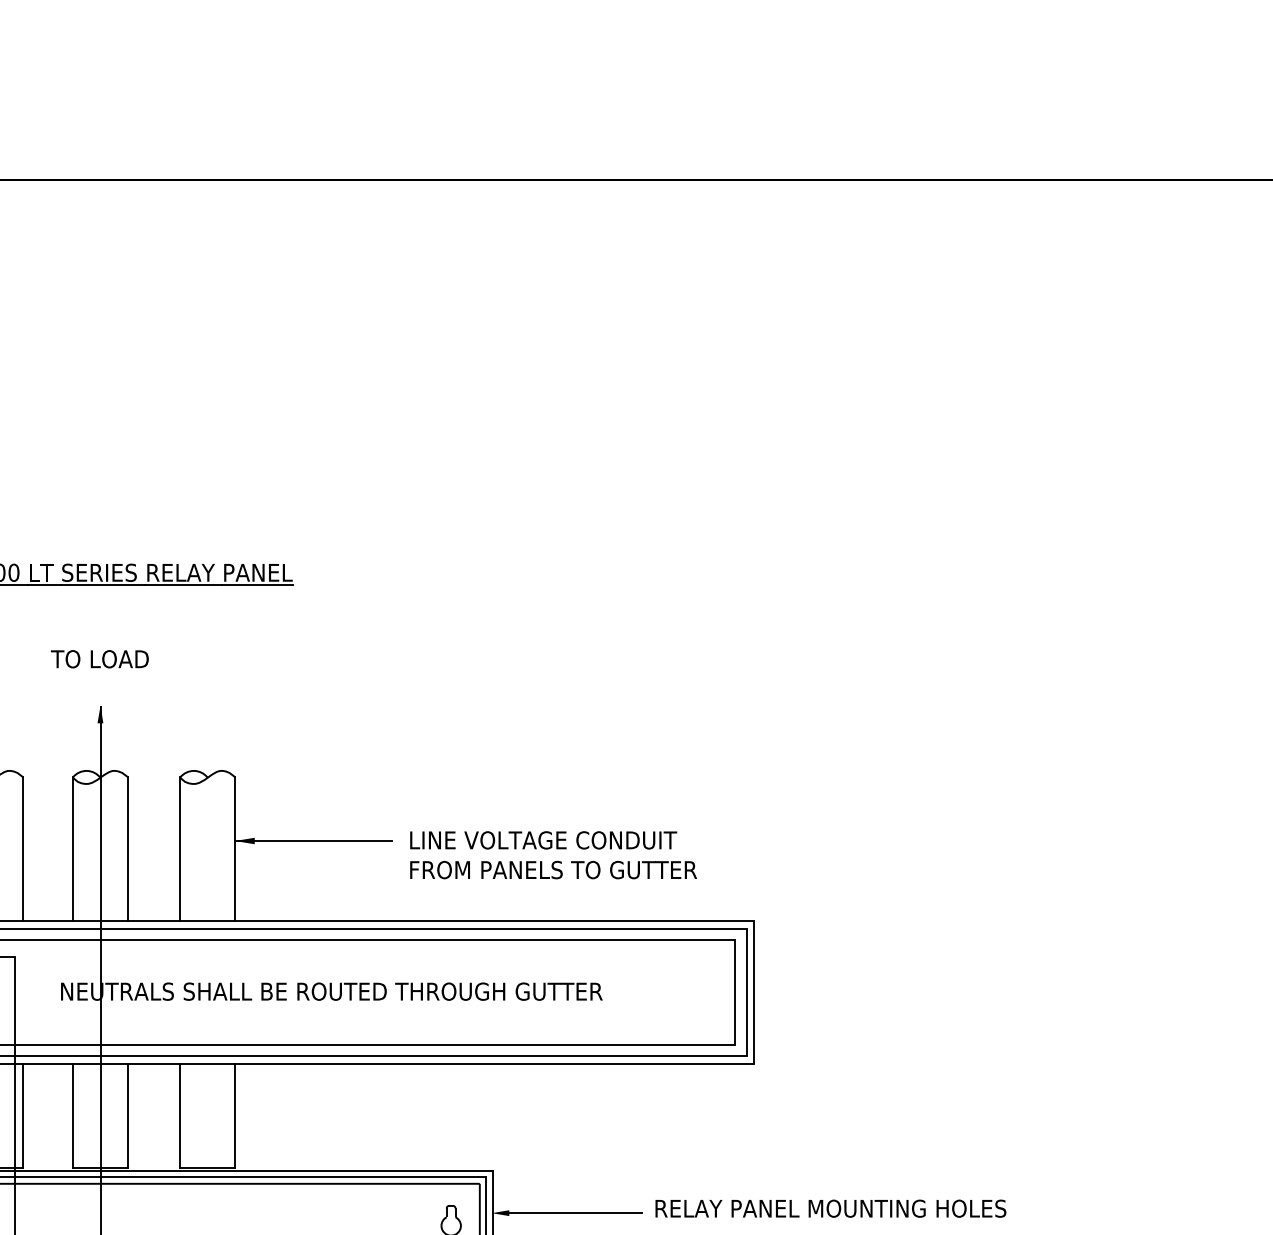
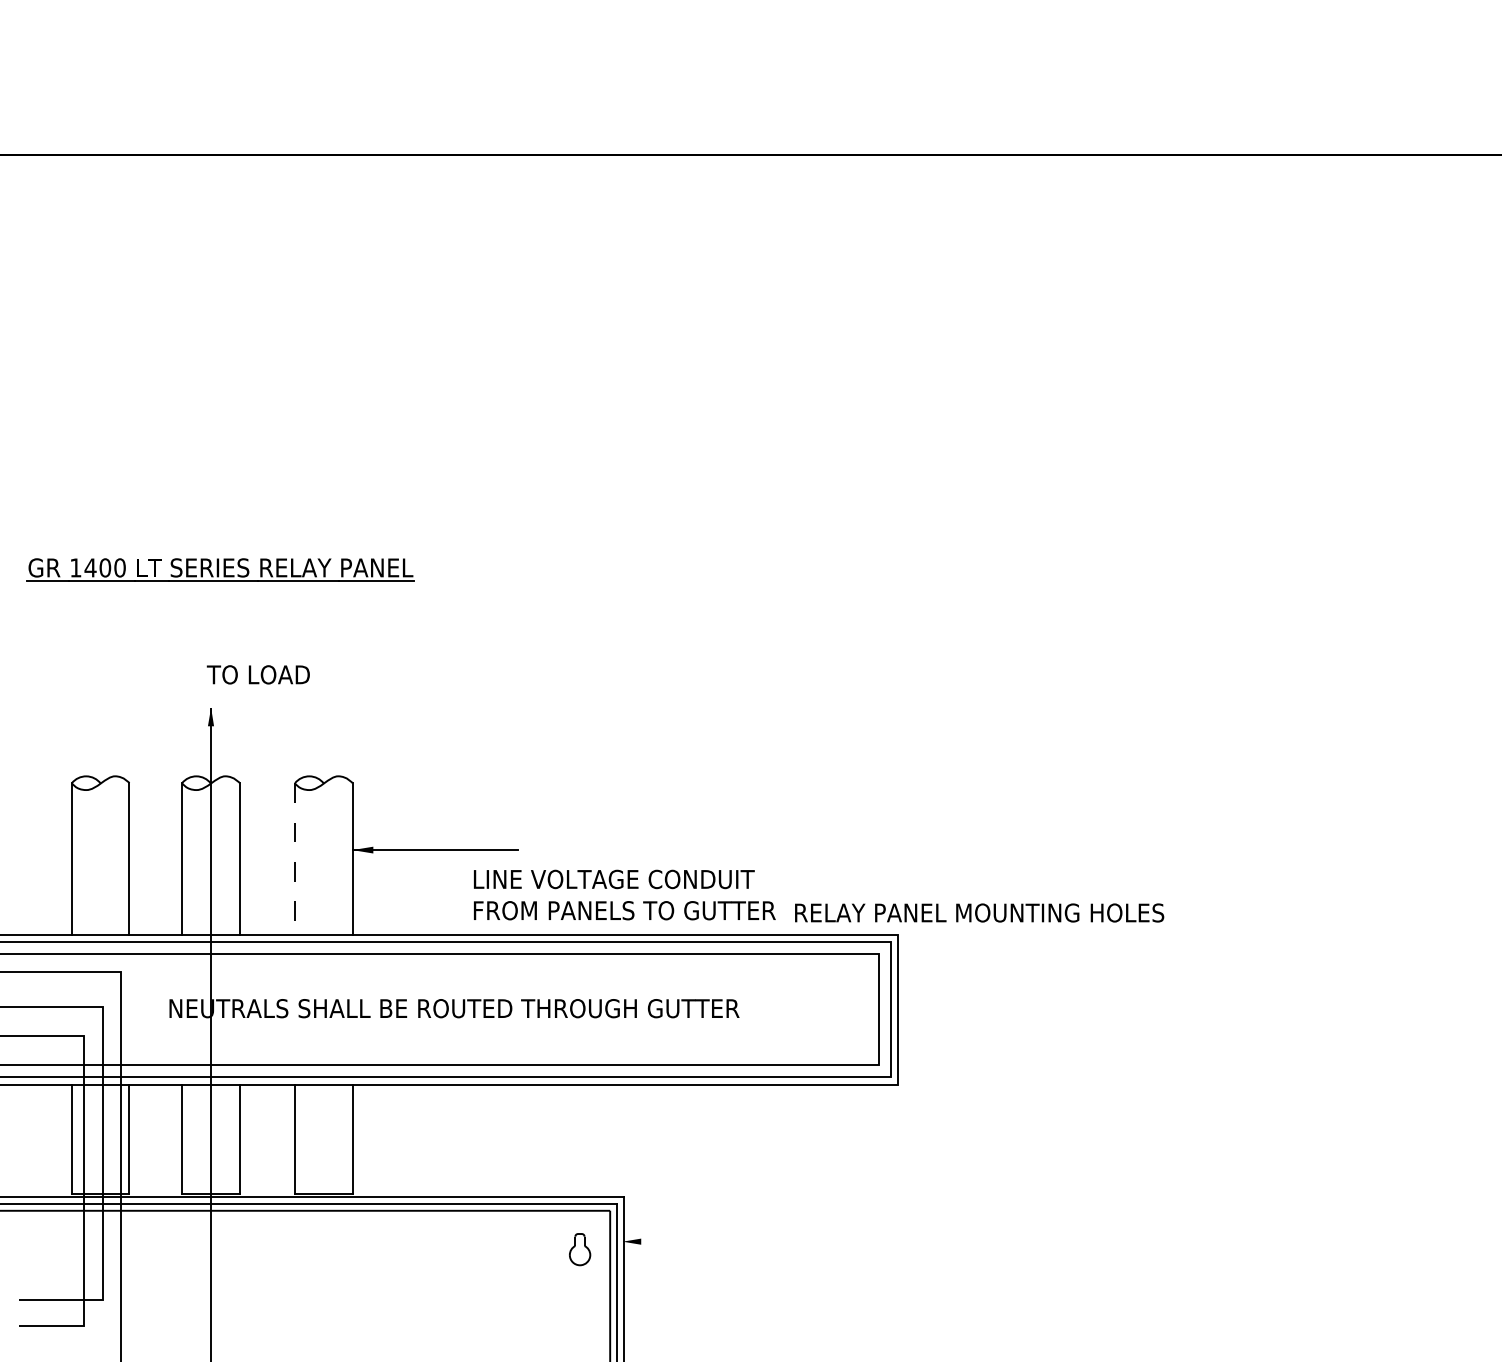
text: (99, 658) -> (257, 674), moved
line: (179, 848) -> (294, 858), solid -> dashed
text: (553, 854) -> (624, 894), moved
text: (830, 1208) -> (979, 912), moved
line: (575, 1212) -> (710, 1241), removed

